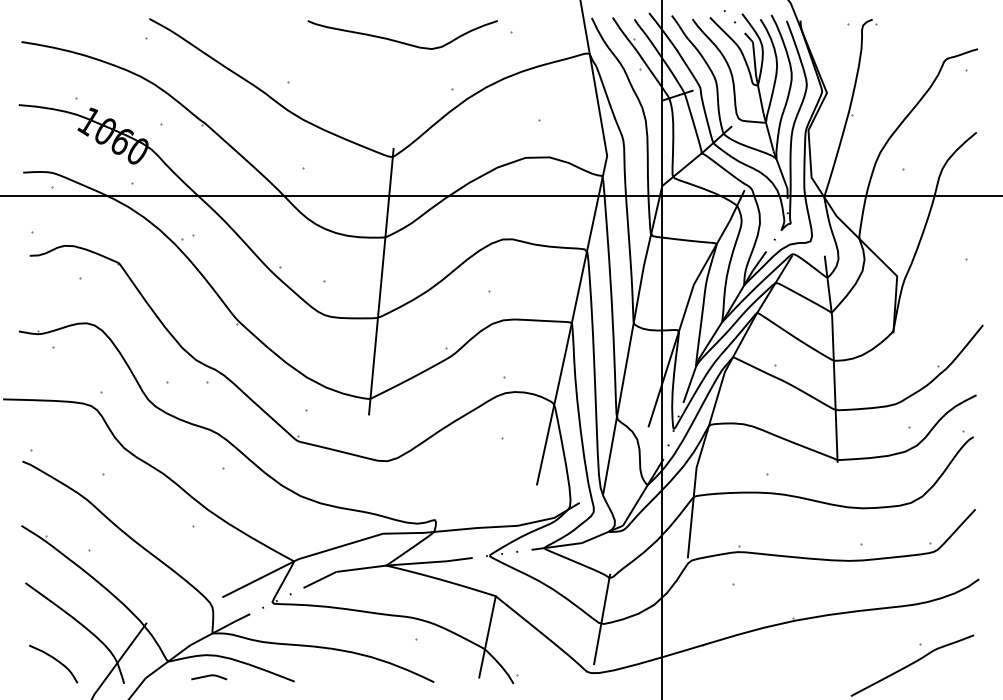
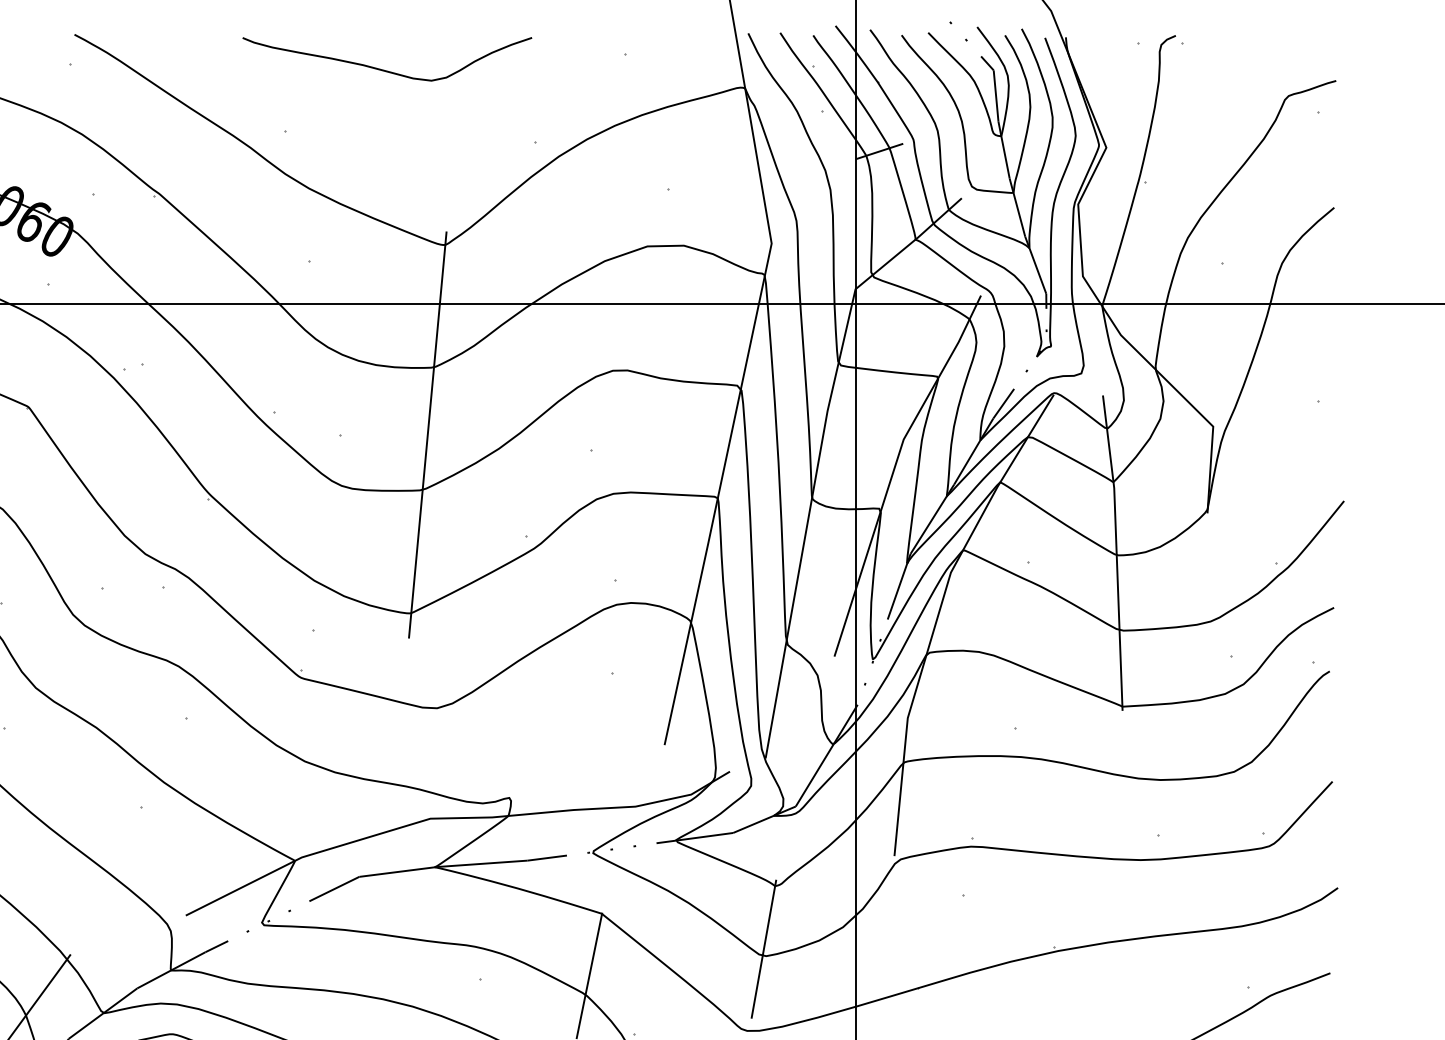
curve: (401, 41) -> (385, 69), moved

